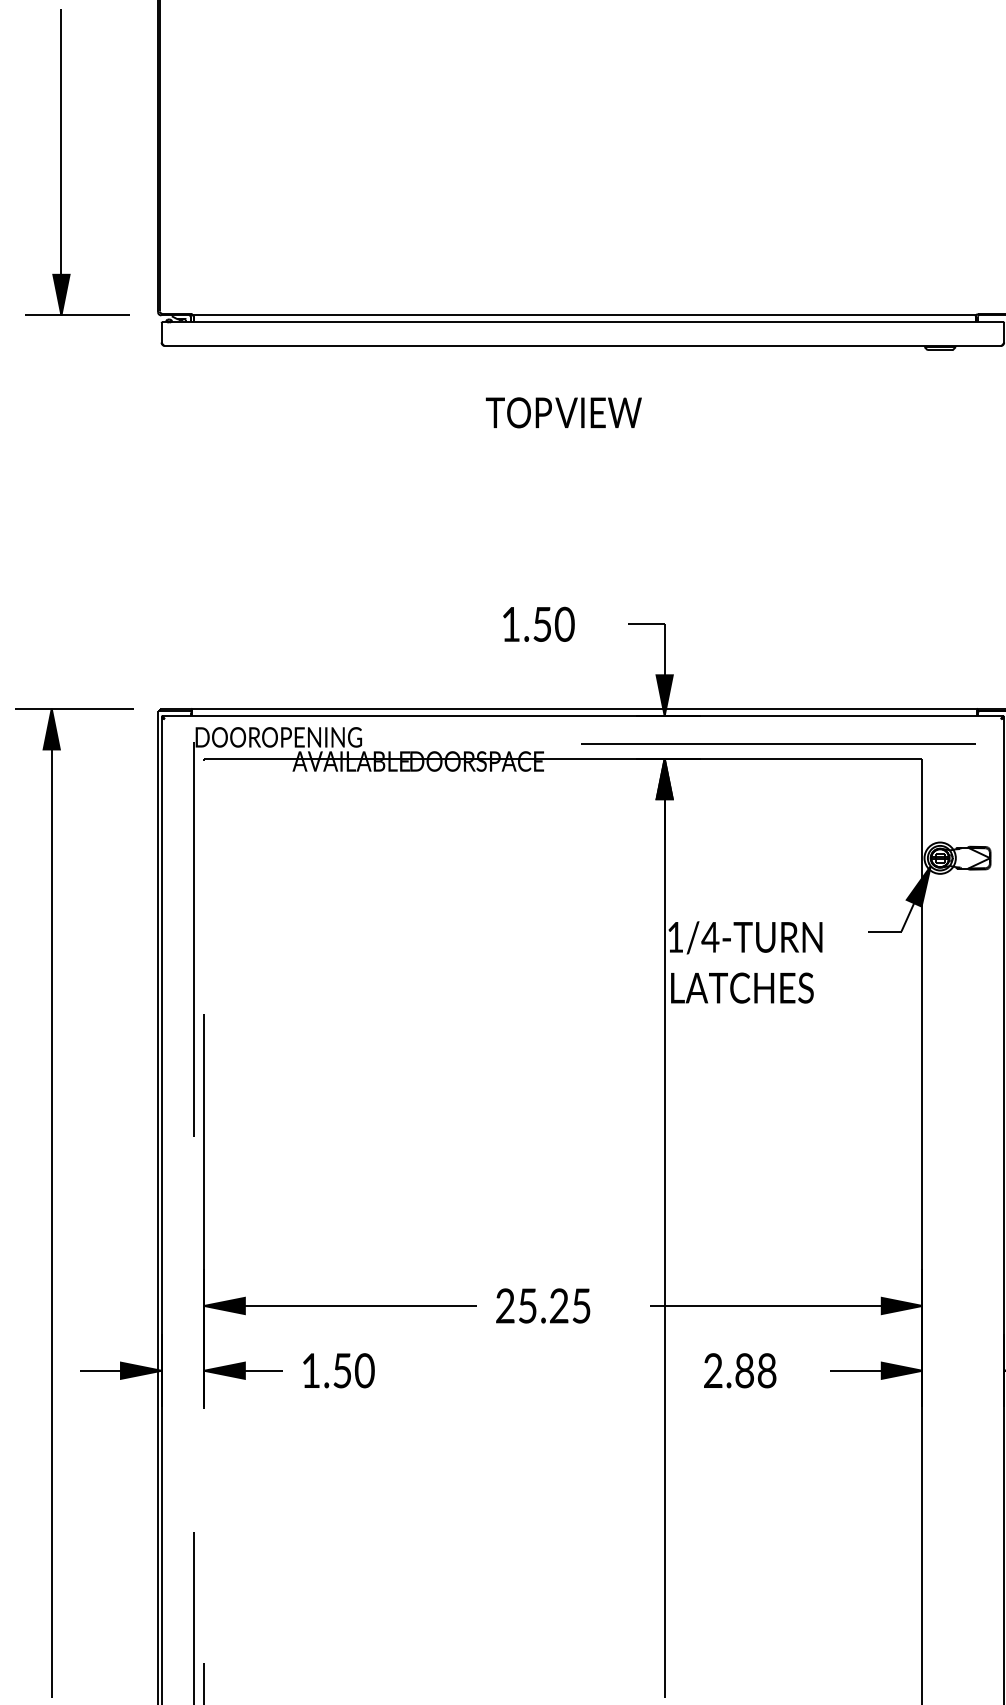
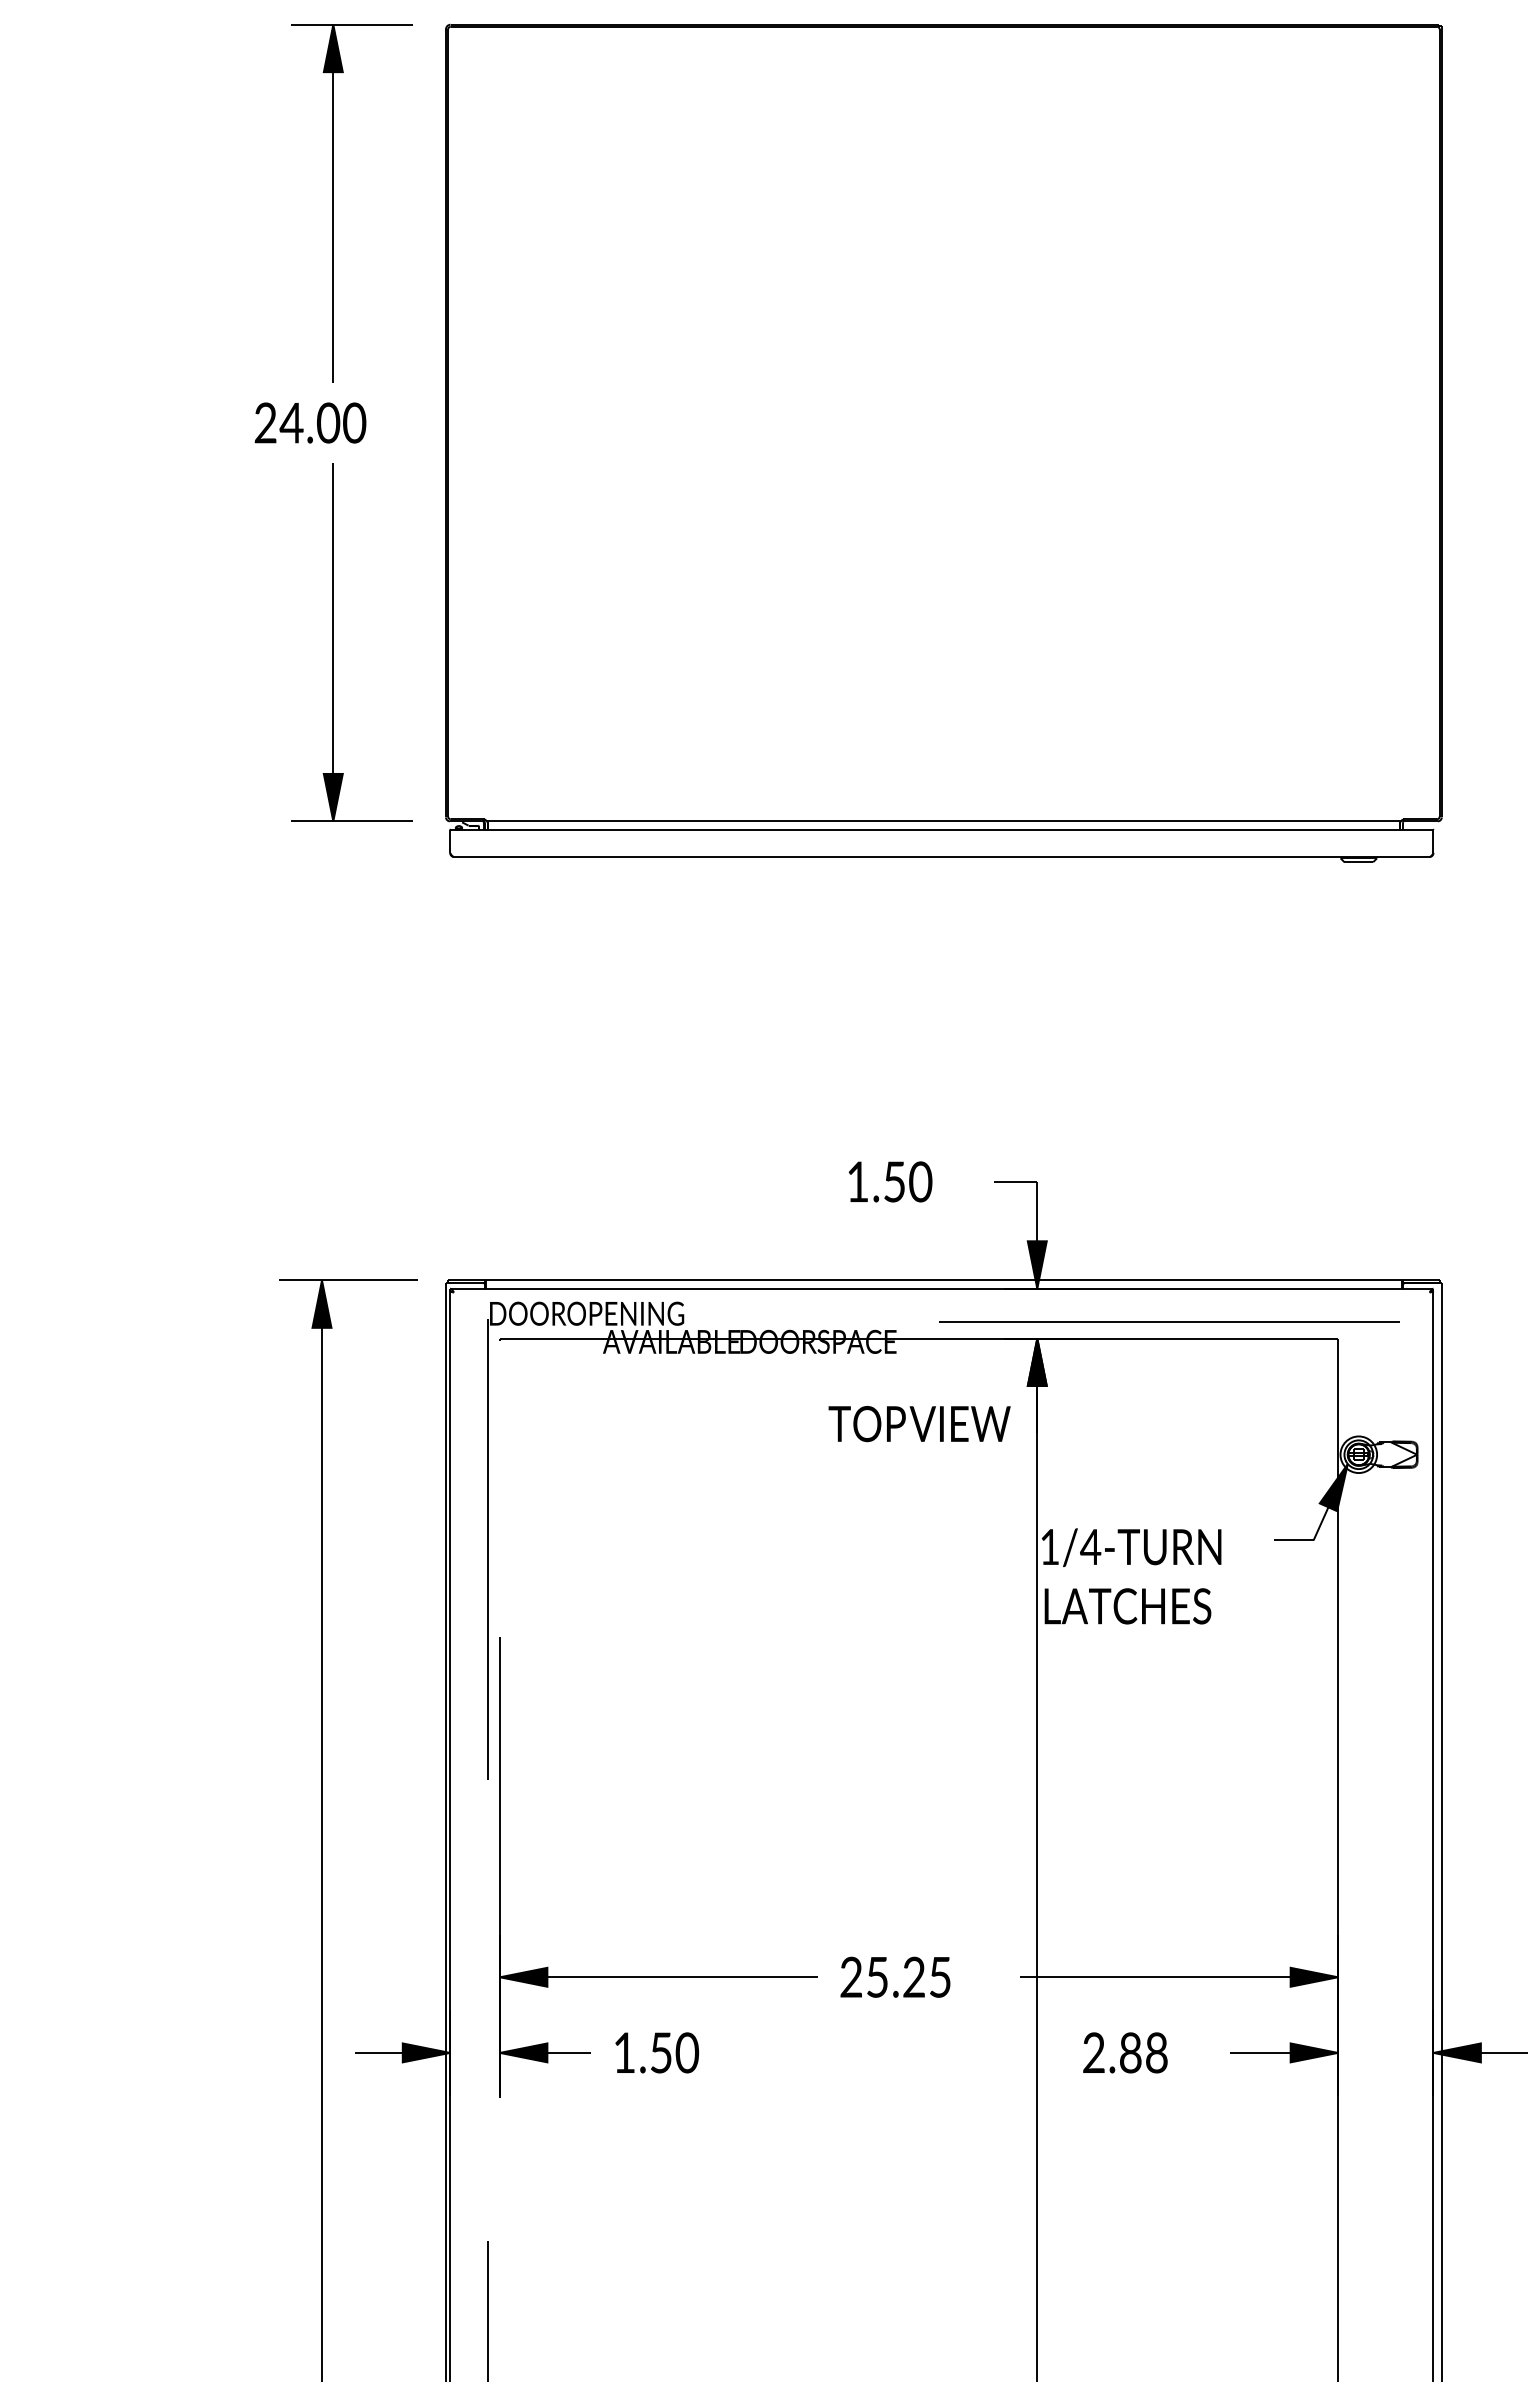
text: (563, 413) -> (919, 1424), moved

